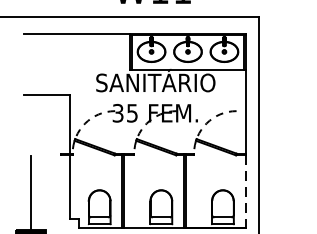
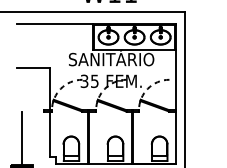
line: (245, 191) -> (175, 137), dashed -> solid

